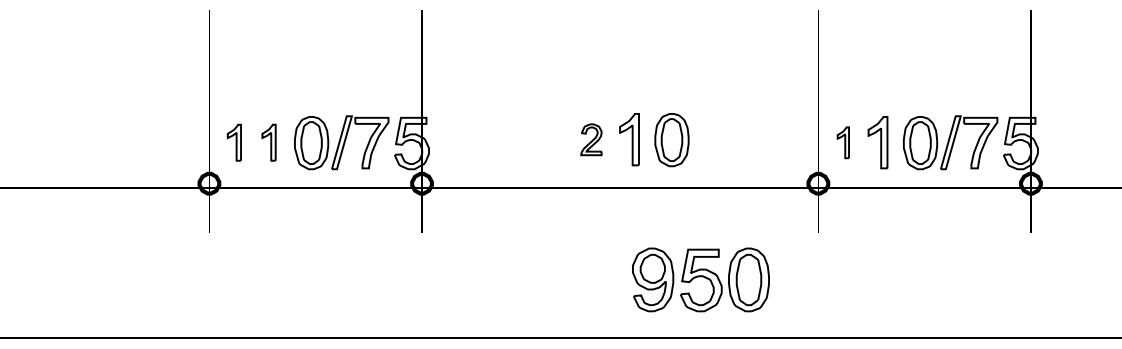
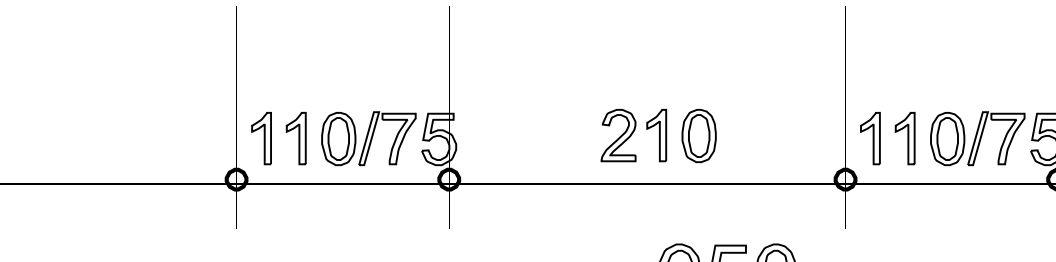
part: (591, 139) -> (618, 135), size x1.67
part: (234, 142) -> (261, 138), size x1.43
part: (268, 142) -> (295, 138), size x1.43
part: (843, 142) -> (870, 138), size x1.67

